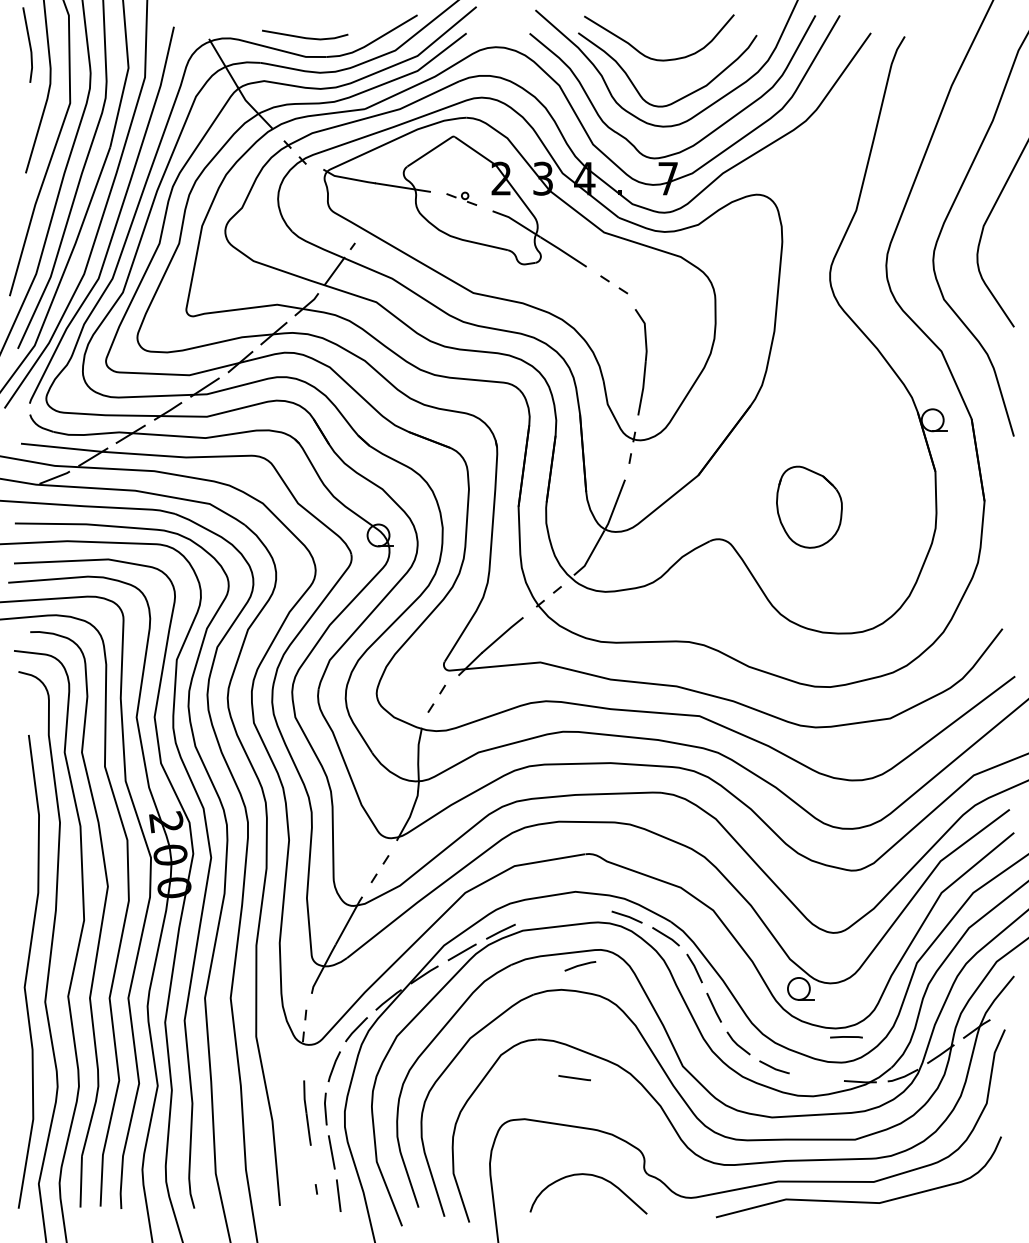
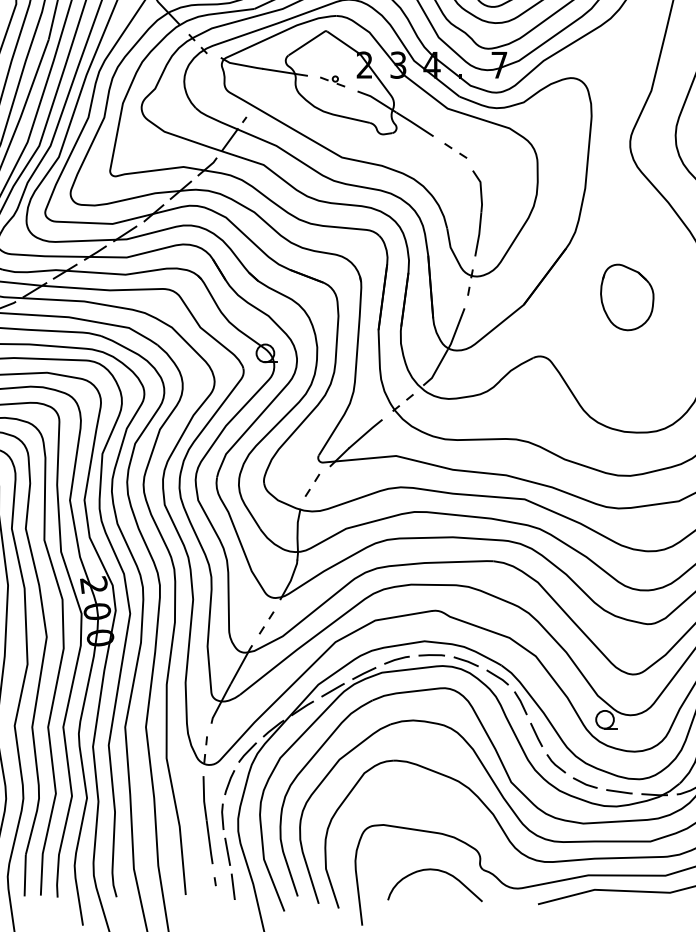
part: (809, 506) -> (627, 296), moved
line: (580, 966) -> (397, 660), moved
line: (846, 1037) -> (431, 655), moved
line: (574, 1078) -> (619, 792), moved
part: (307, 1112) -> (208, 819), size x1.67

